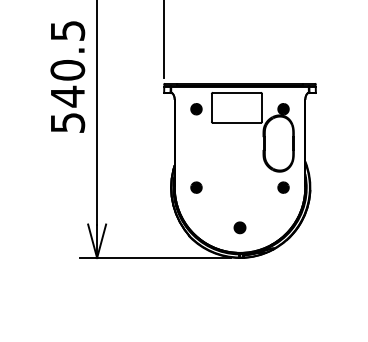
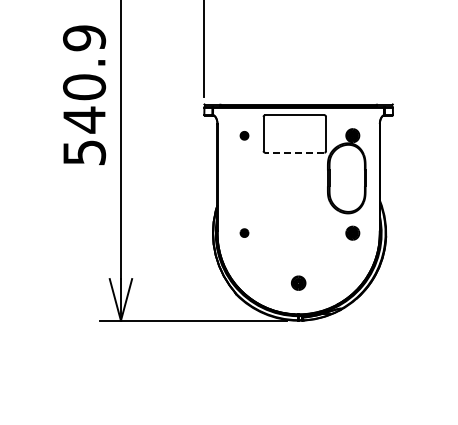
text: (67, 31) -> (84, 38), 540.5 -> 540.9
part: (196, 109) -> (244, 135), size x0.6
line: (236, 122) -> (294, 152), solid -> dashed
part: (196, 187) -> (244, 232), size x0.6

